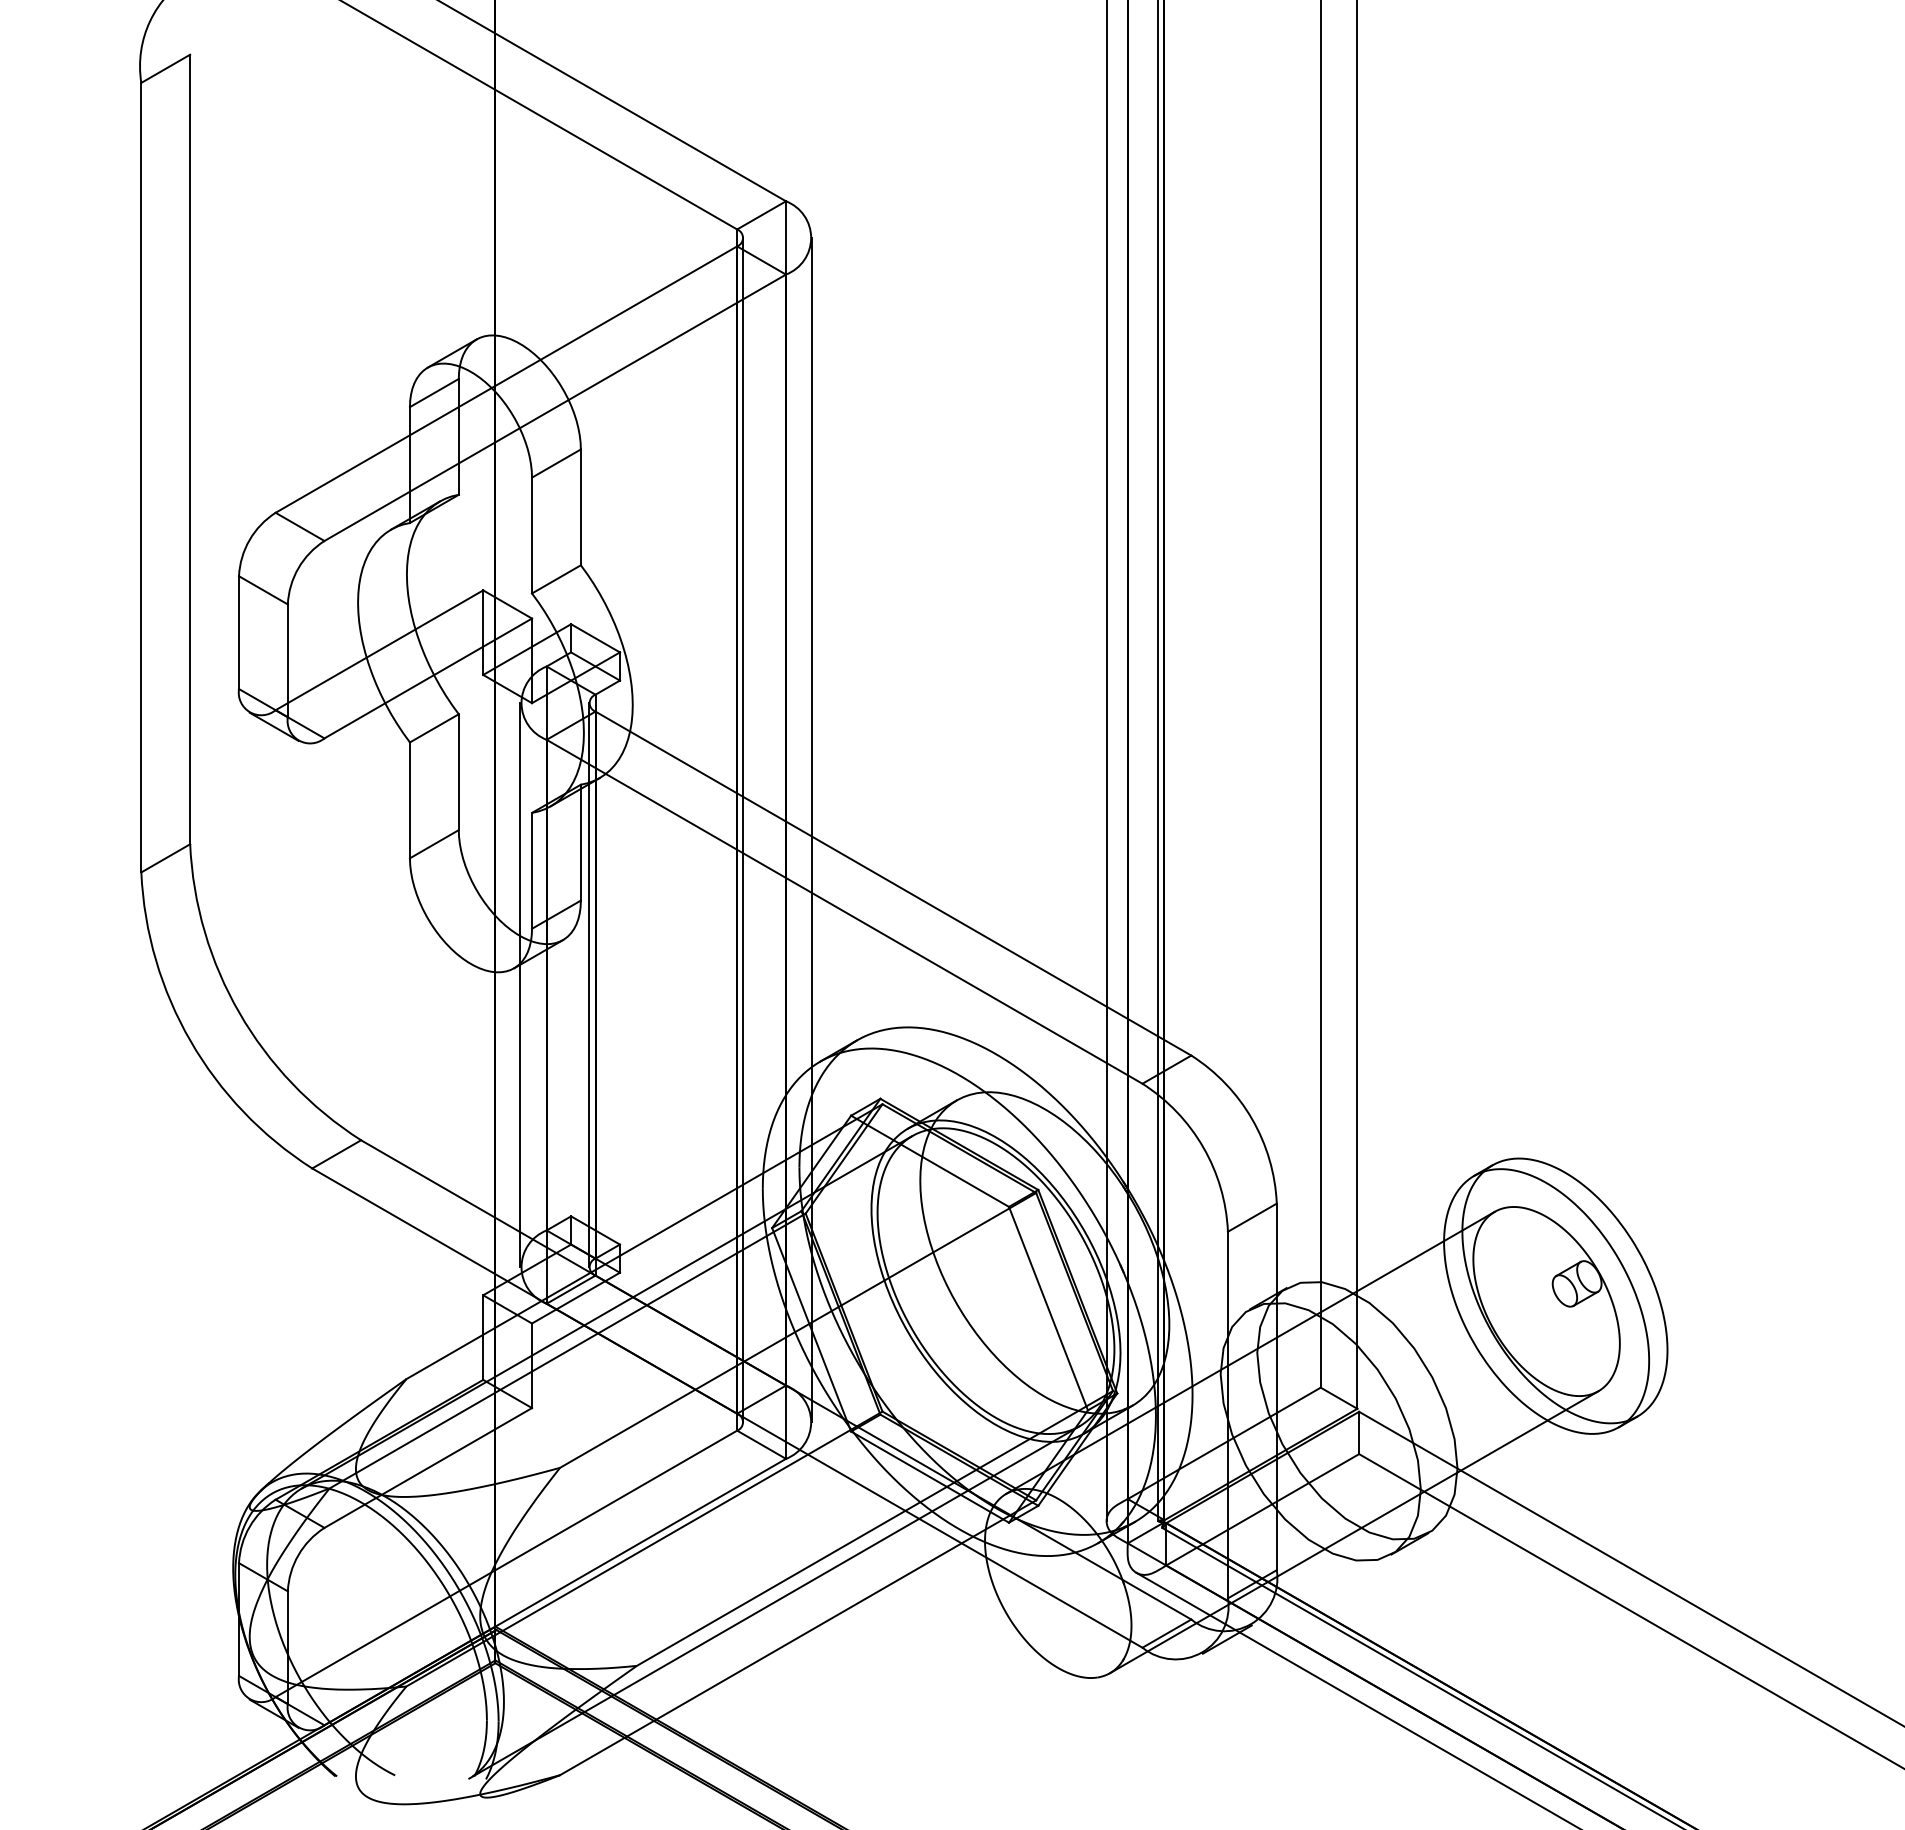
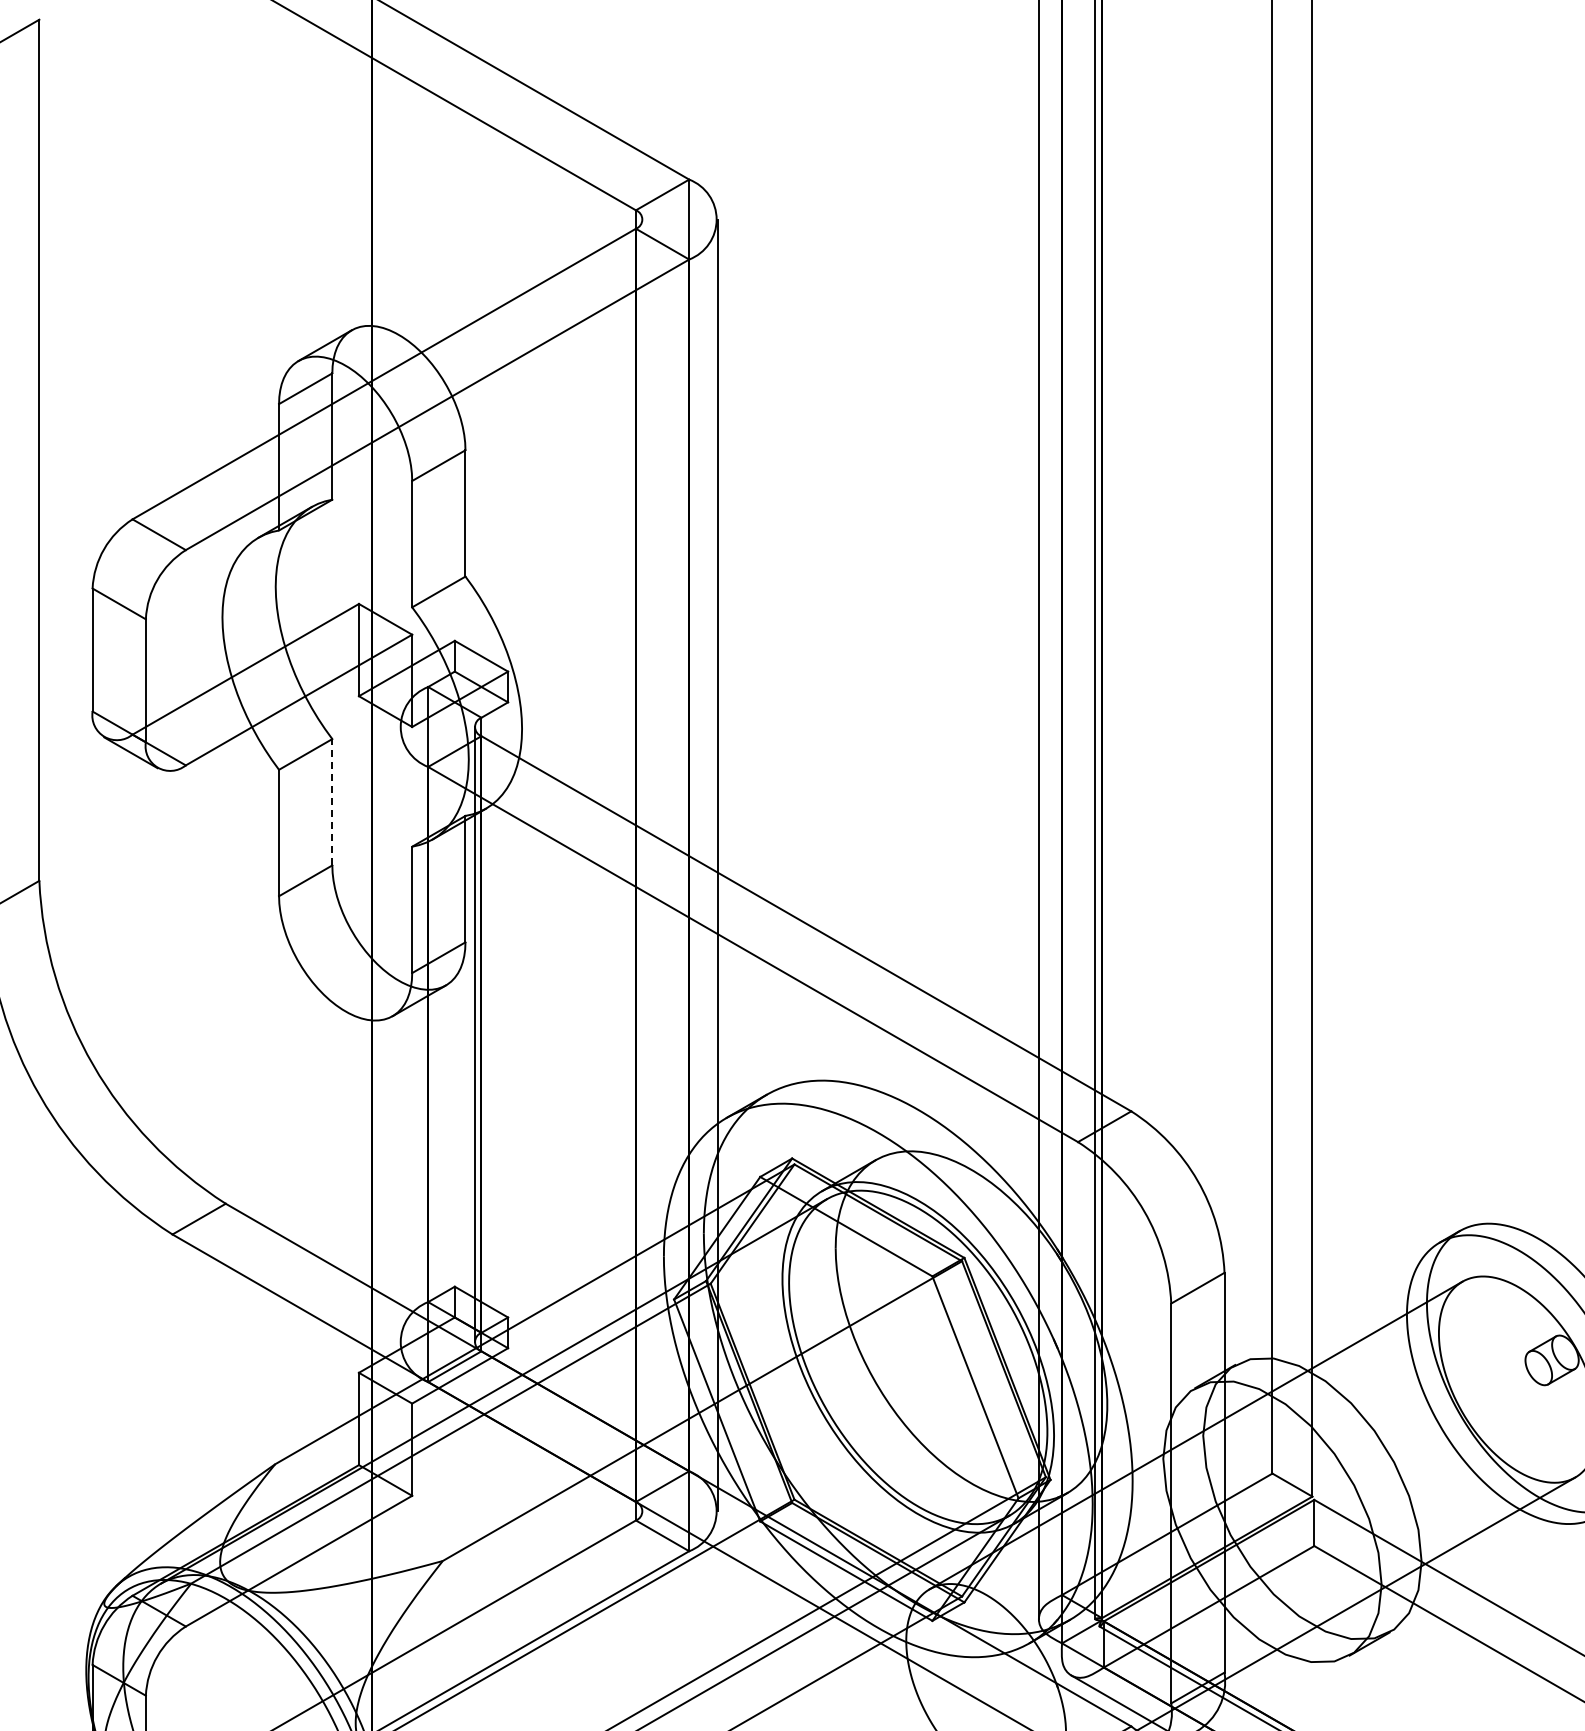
line: (458, 772) -> (332, 802), solid -> dashed
line: (743, 829) -> (642, 864), removed
line: (520, 985) -> (399, 1034), removed

